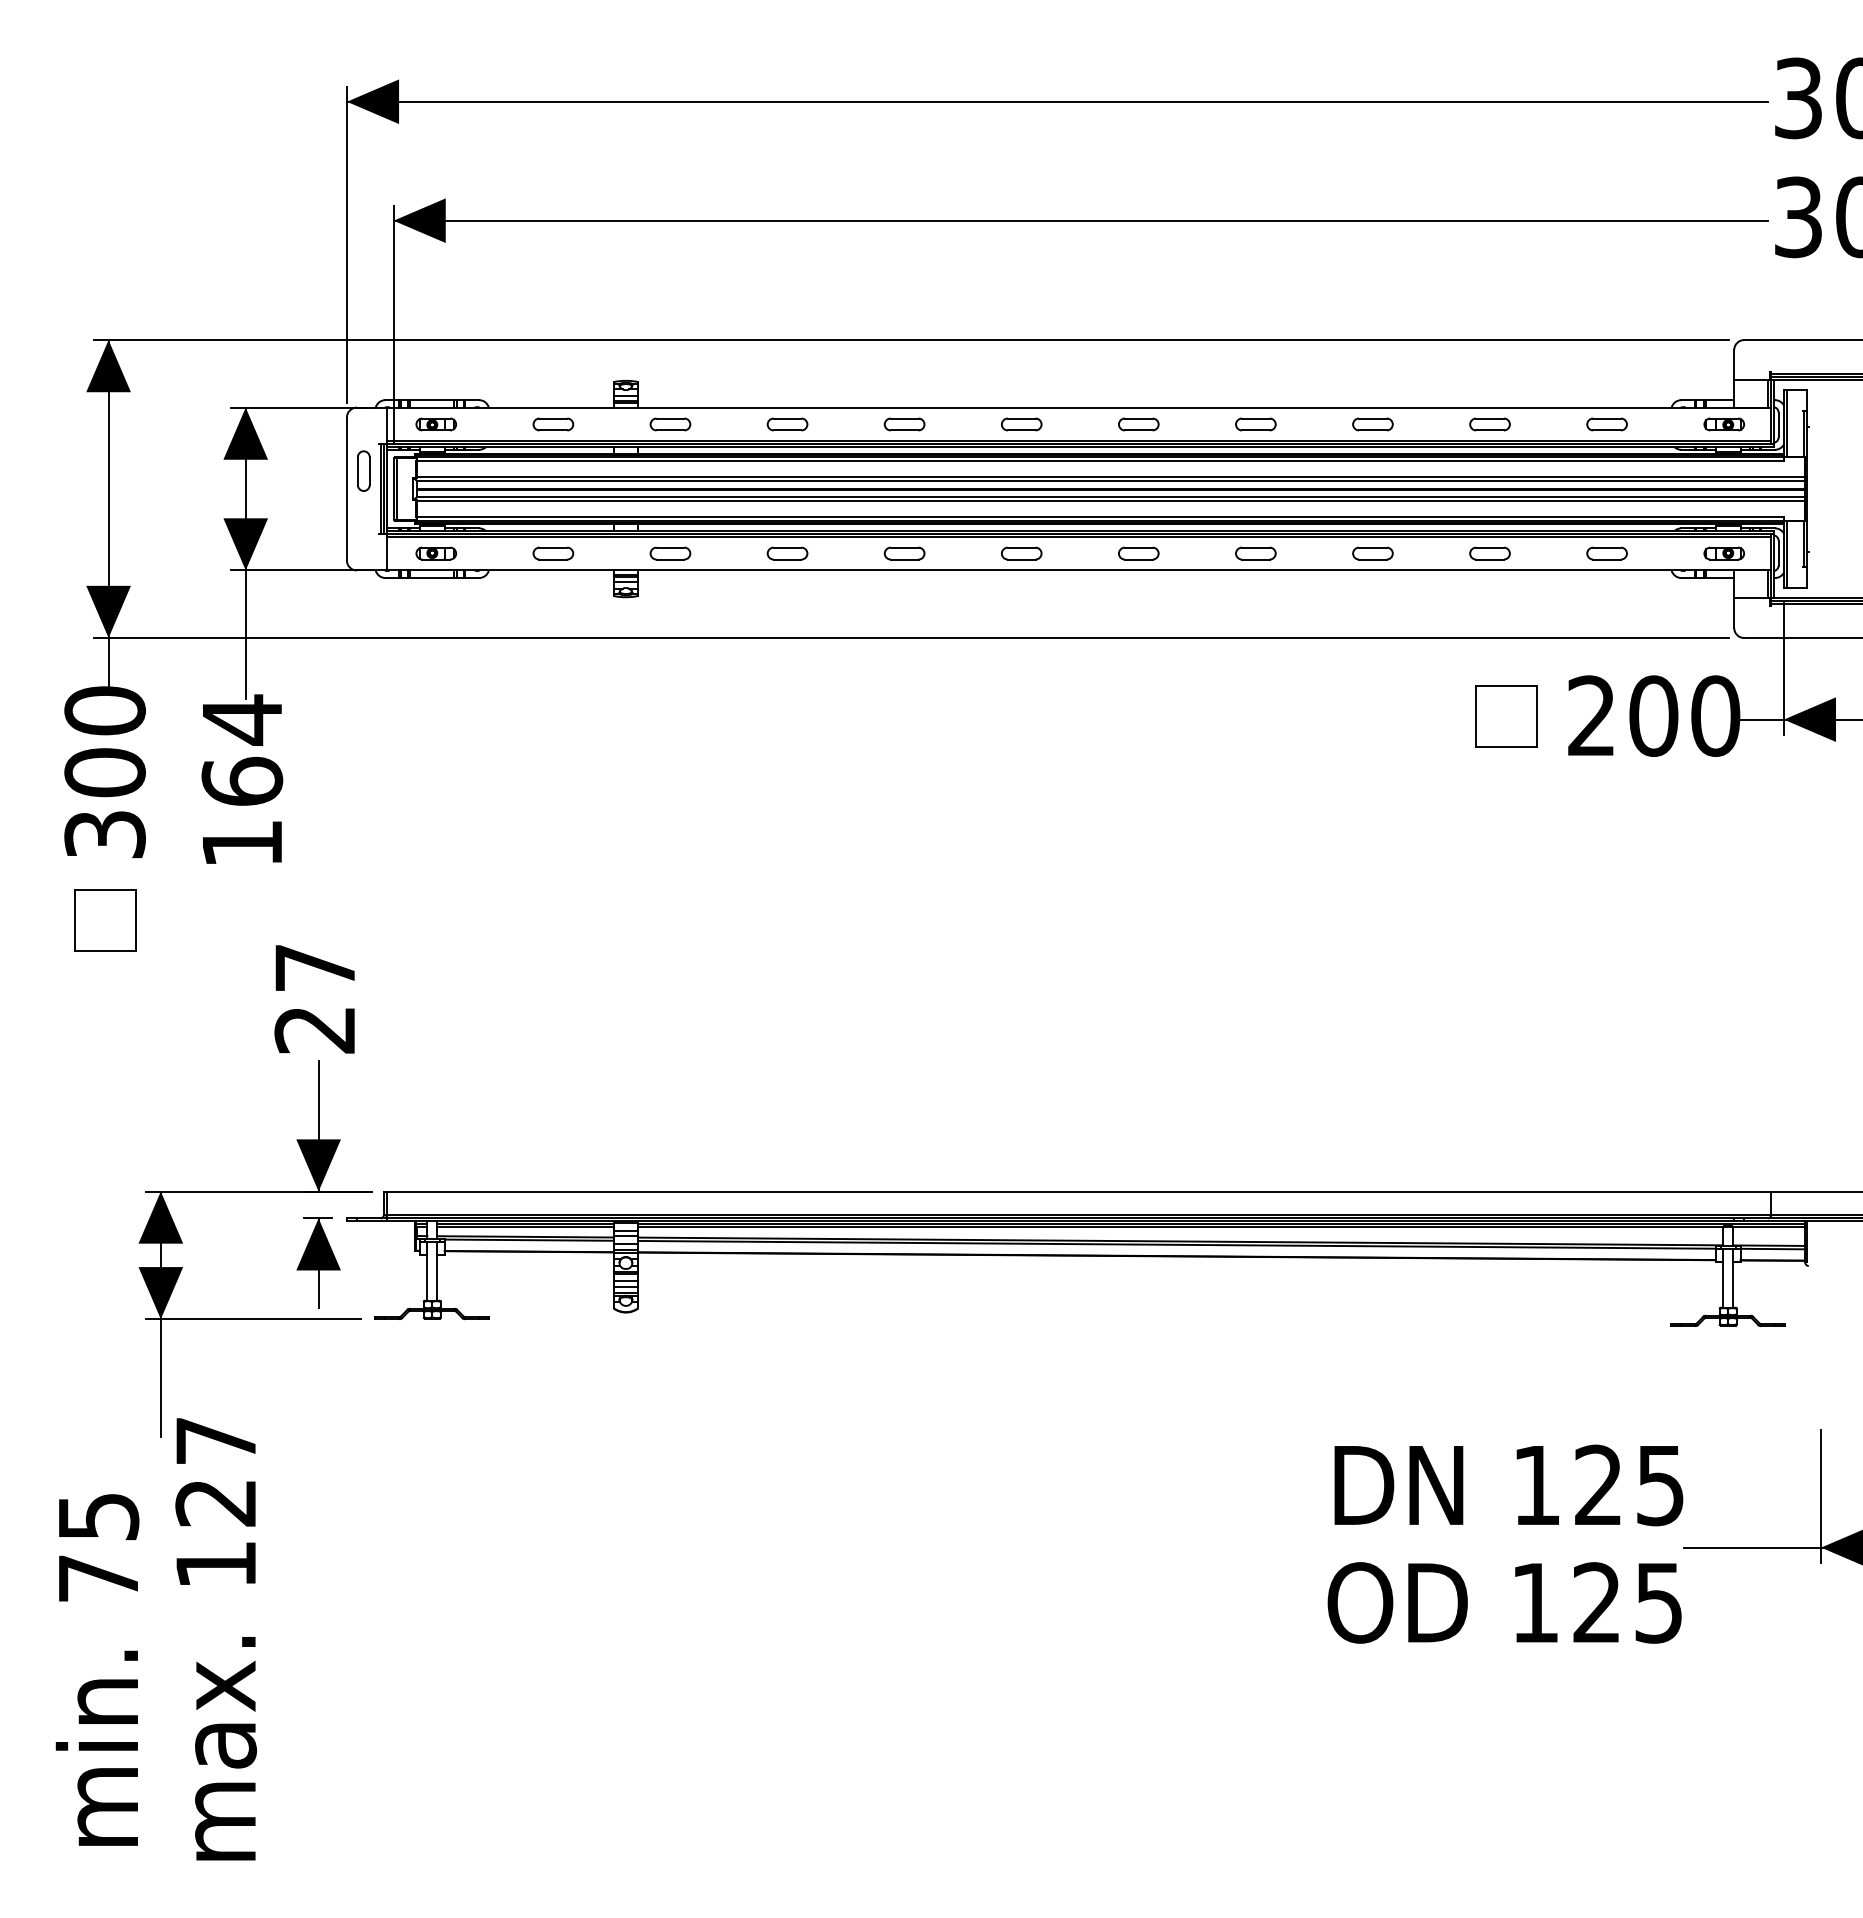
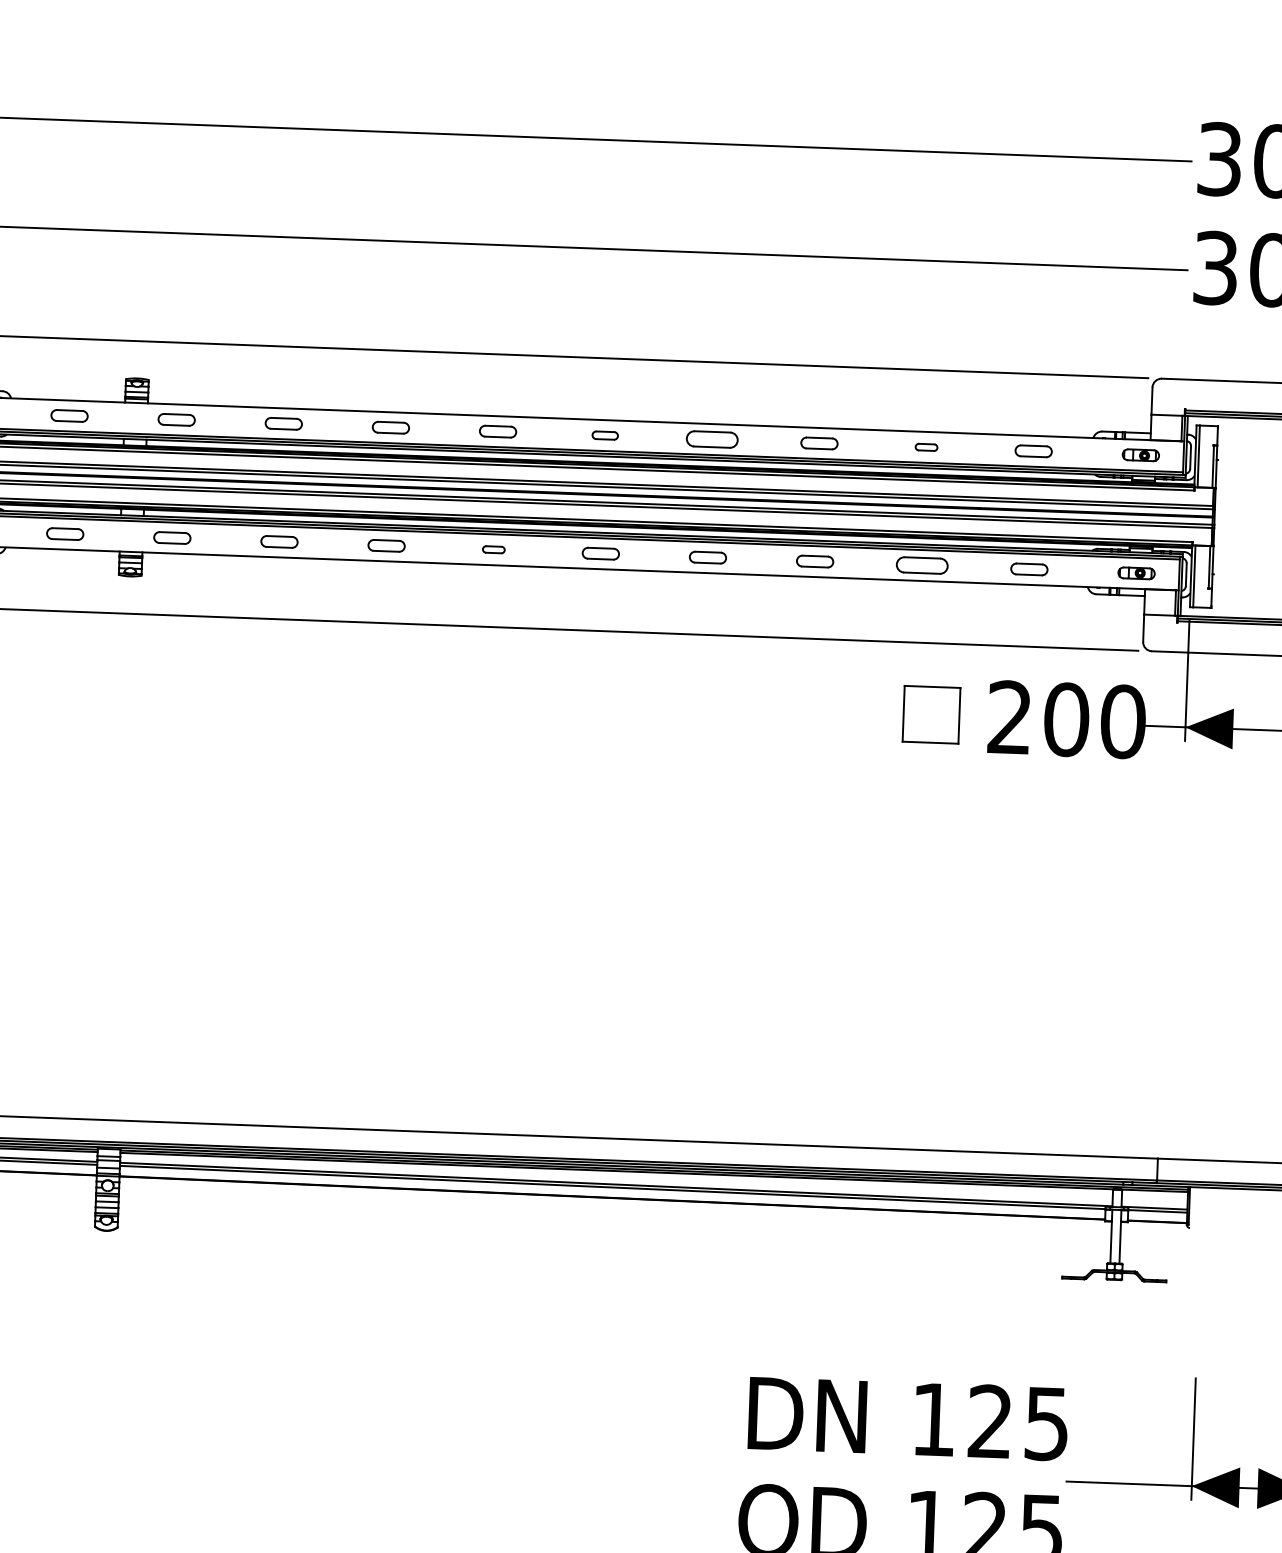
part: (1138, 424) -> (604, 435), size x0.7
part: (1255, 424) -> (711, 439), size x1.4
part: (1489, 424) -> (926, 447), size x0.6
part: (1021, 553) -> (493, 549), size x0.6
part: (1489, 553) -> (921, 565), size x1.4

